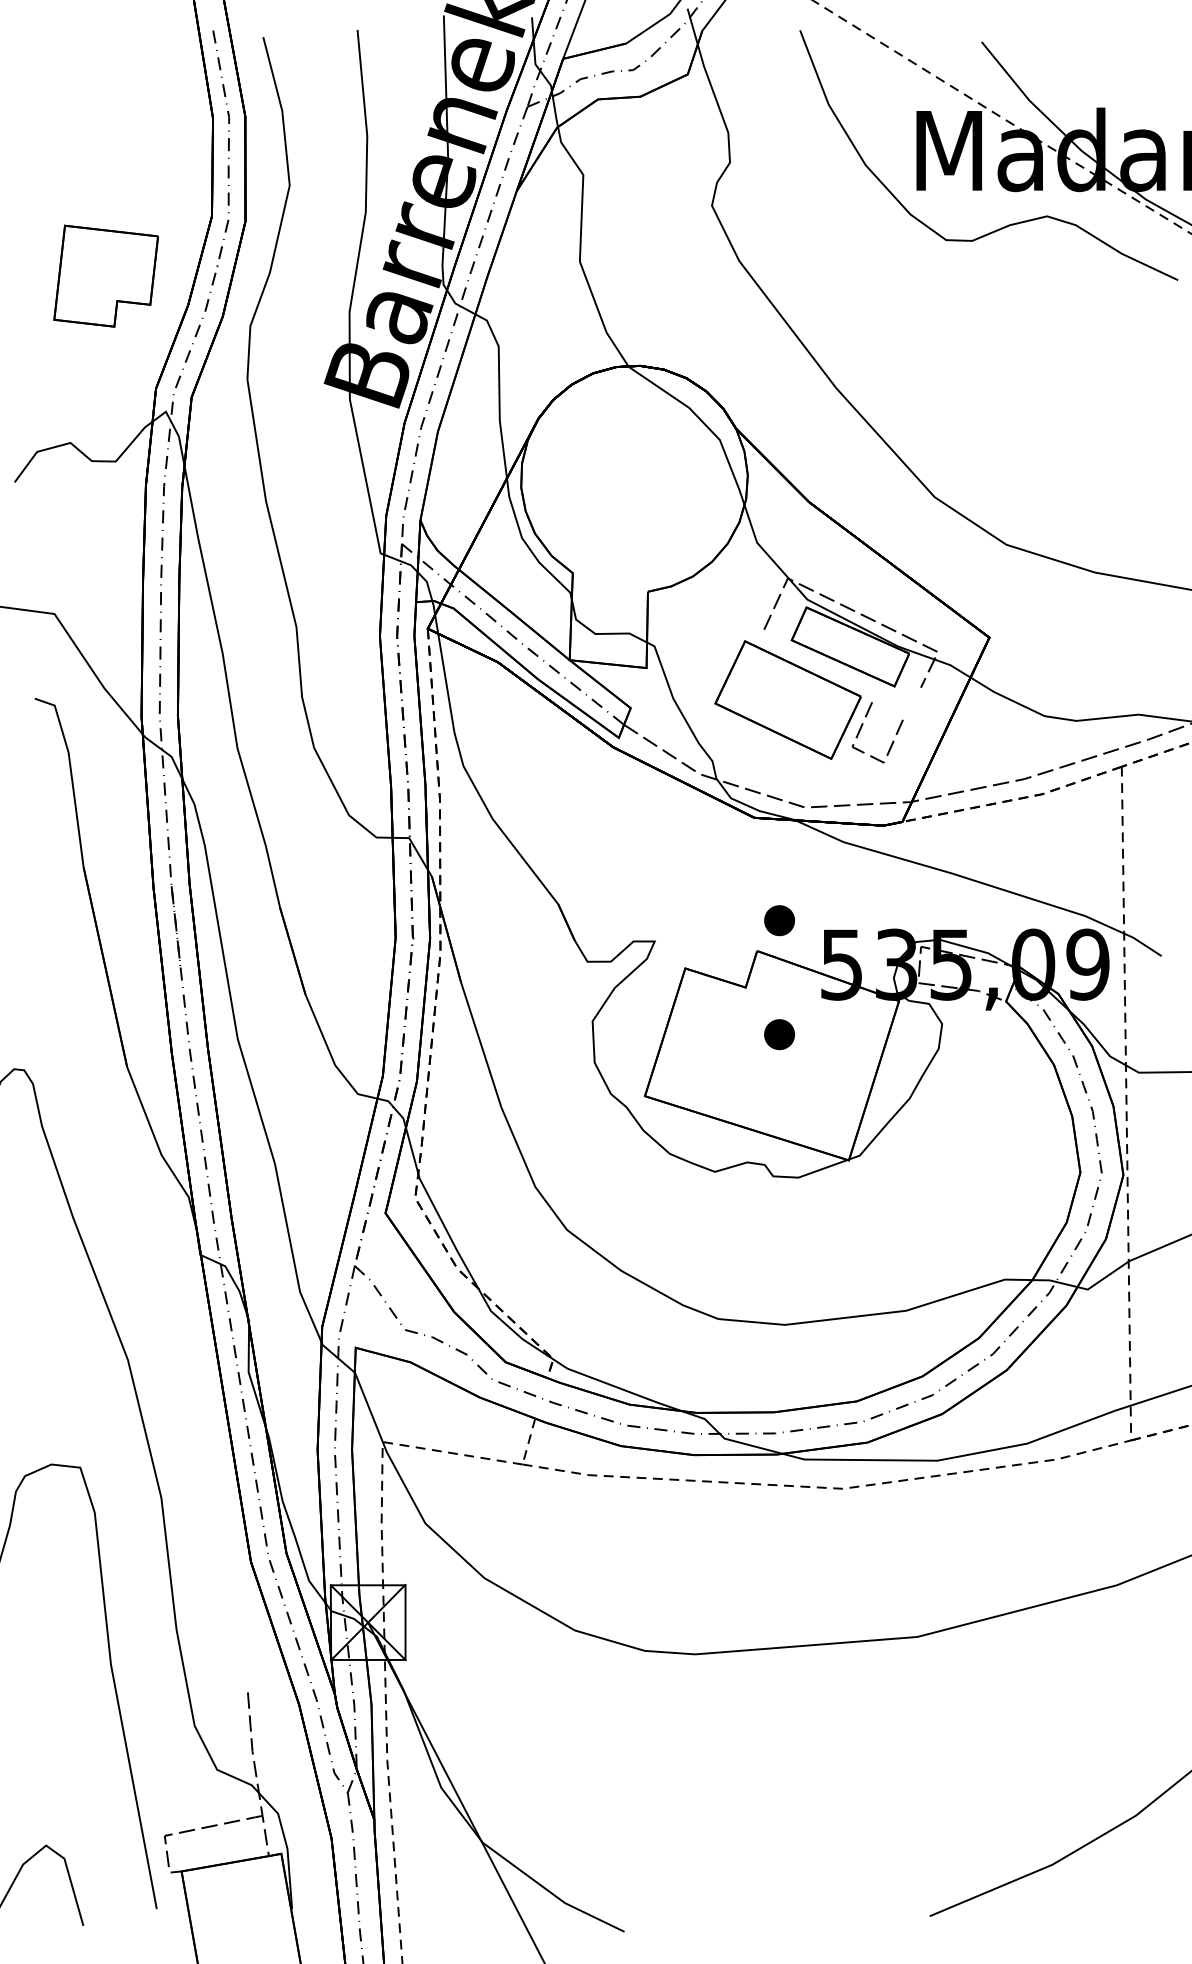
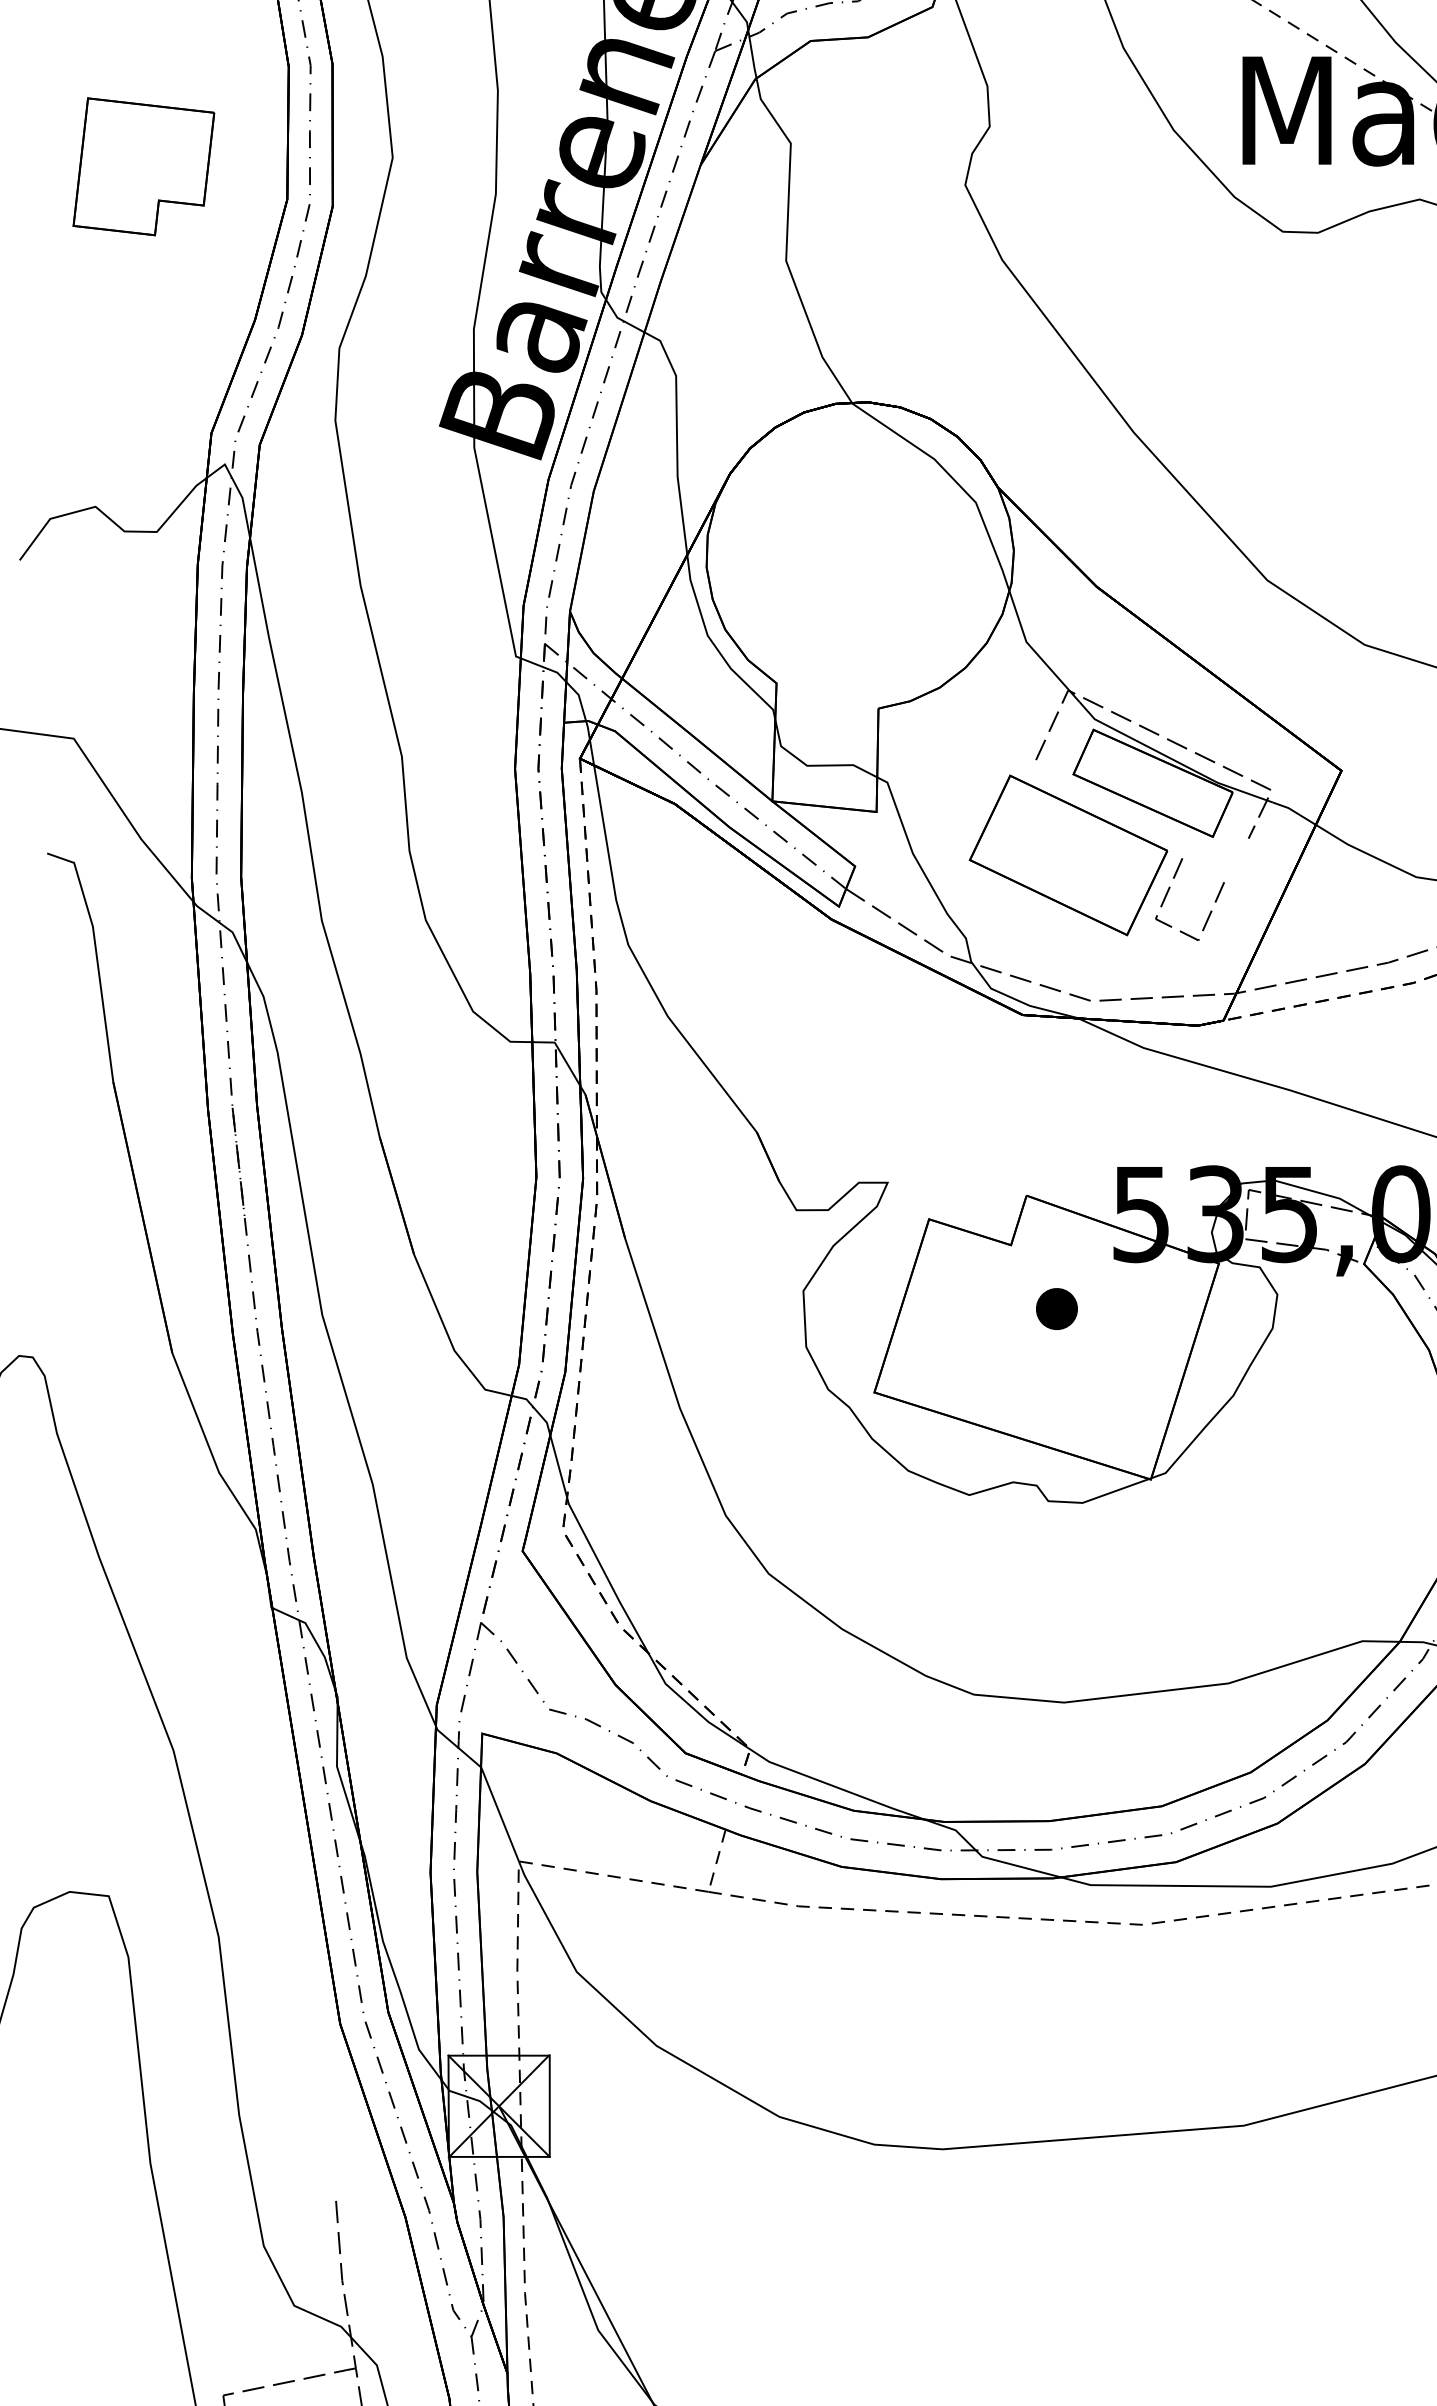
part: (105, 275) -> (142, 165), moved
part: (779, 920) -> (1056, 1154), removed

